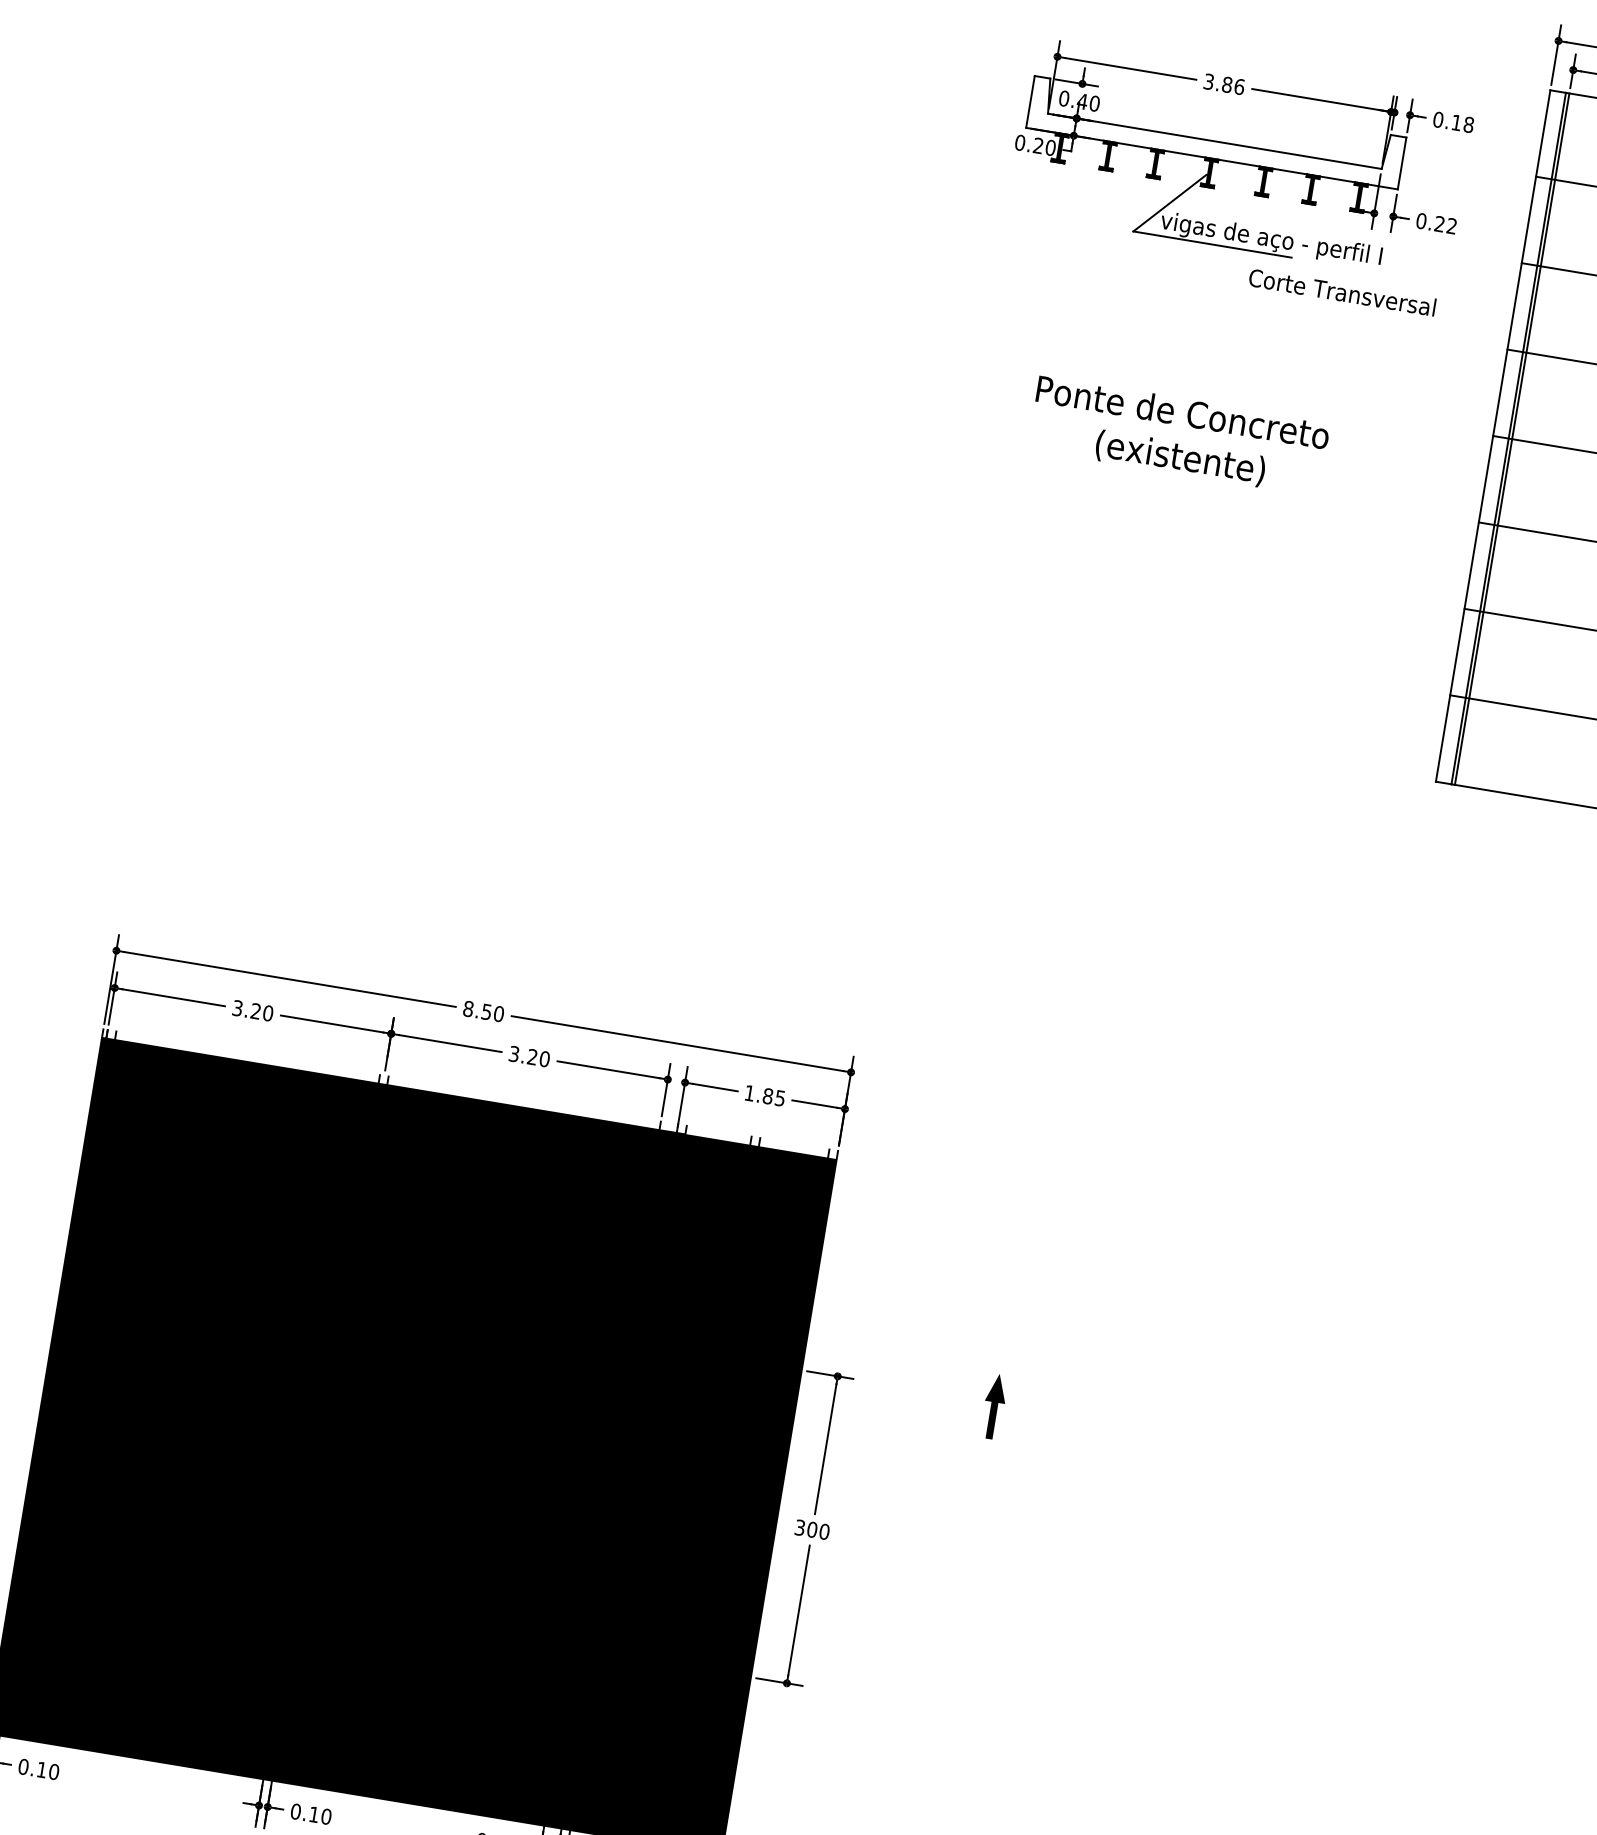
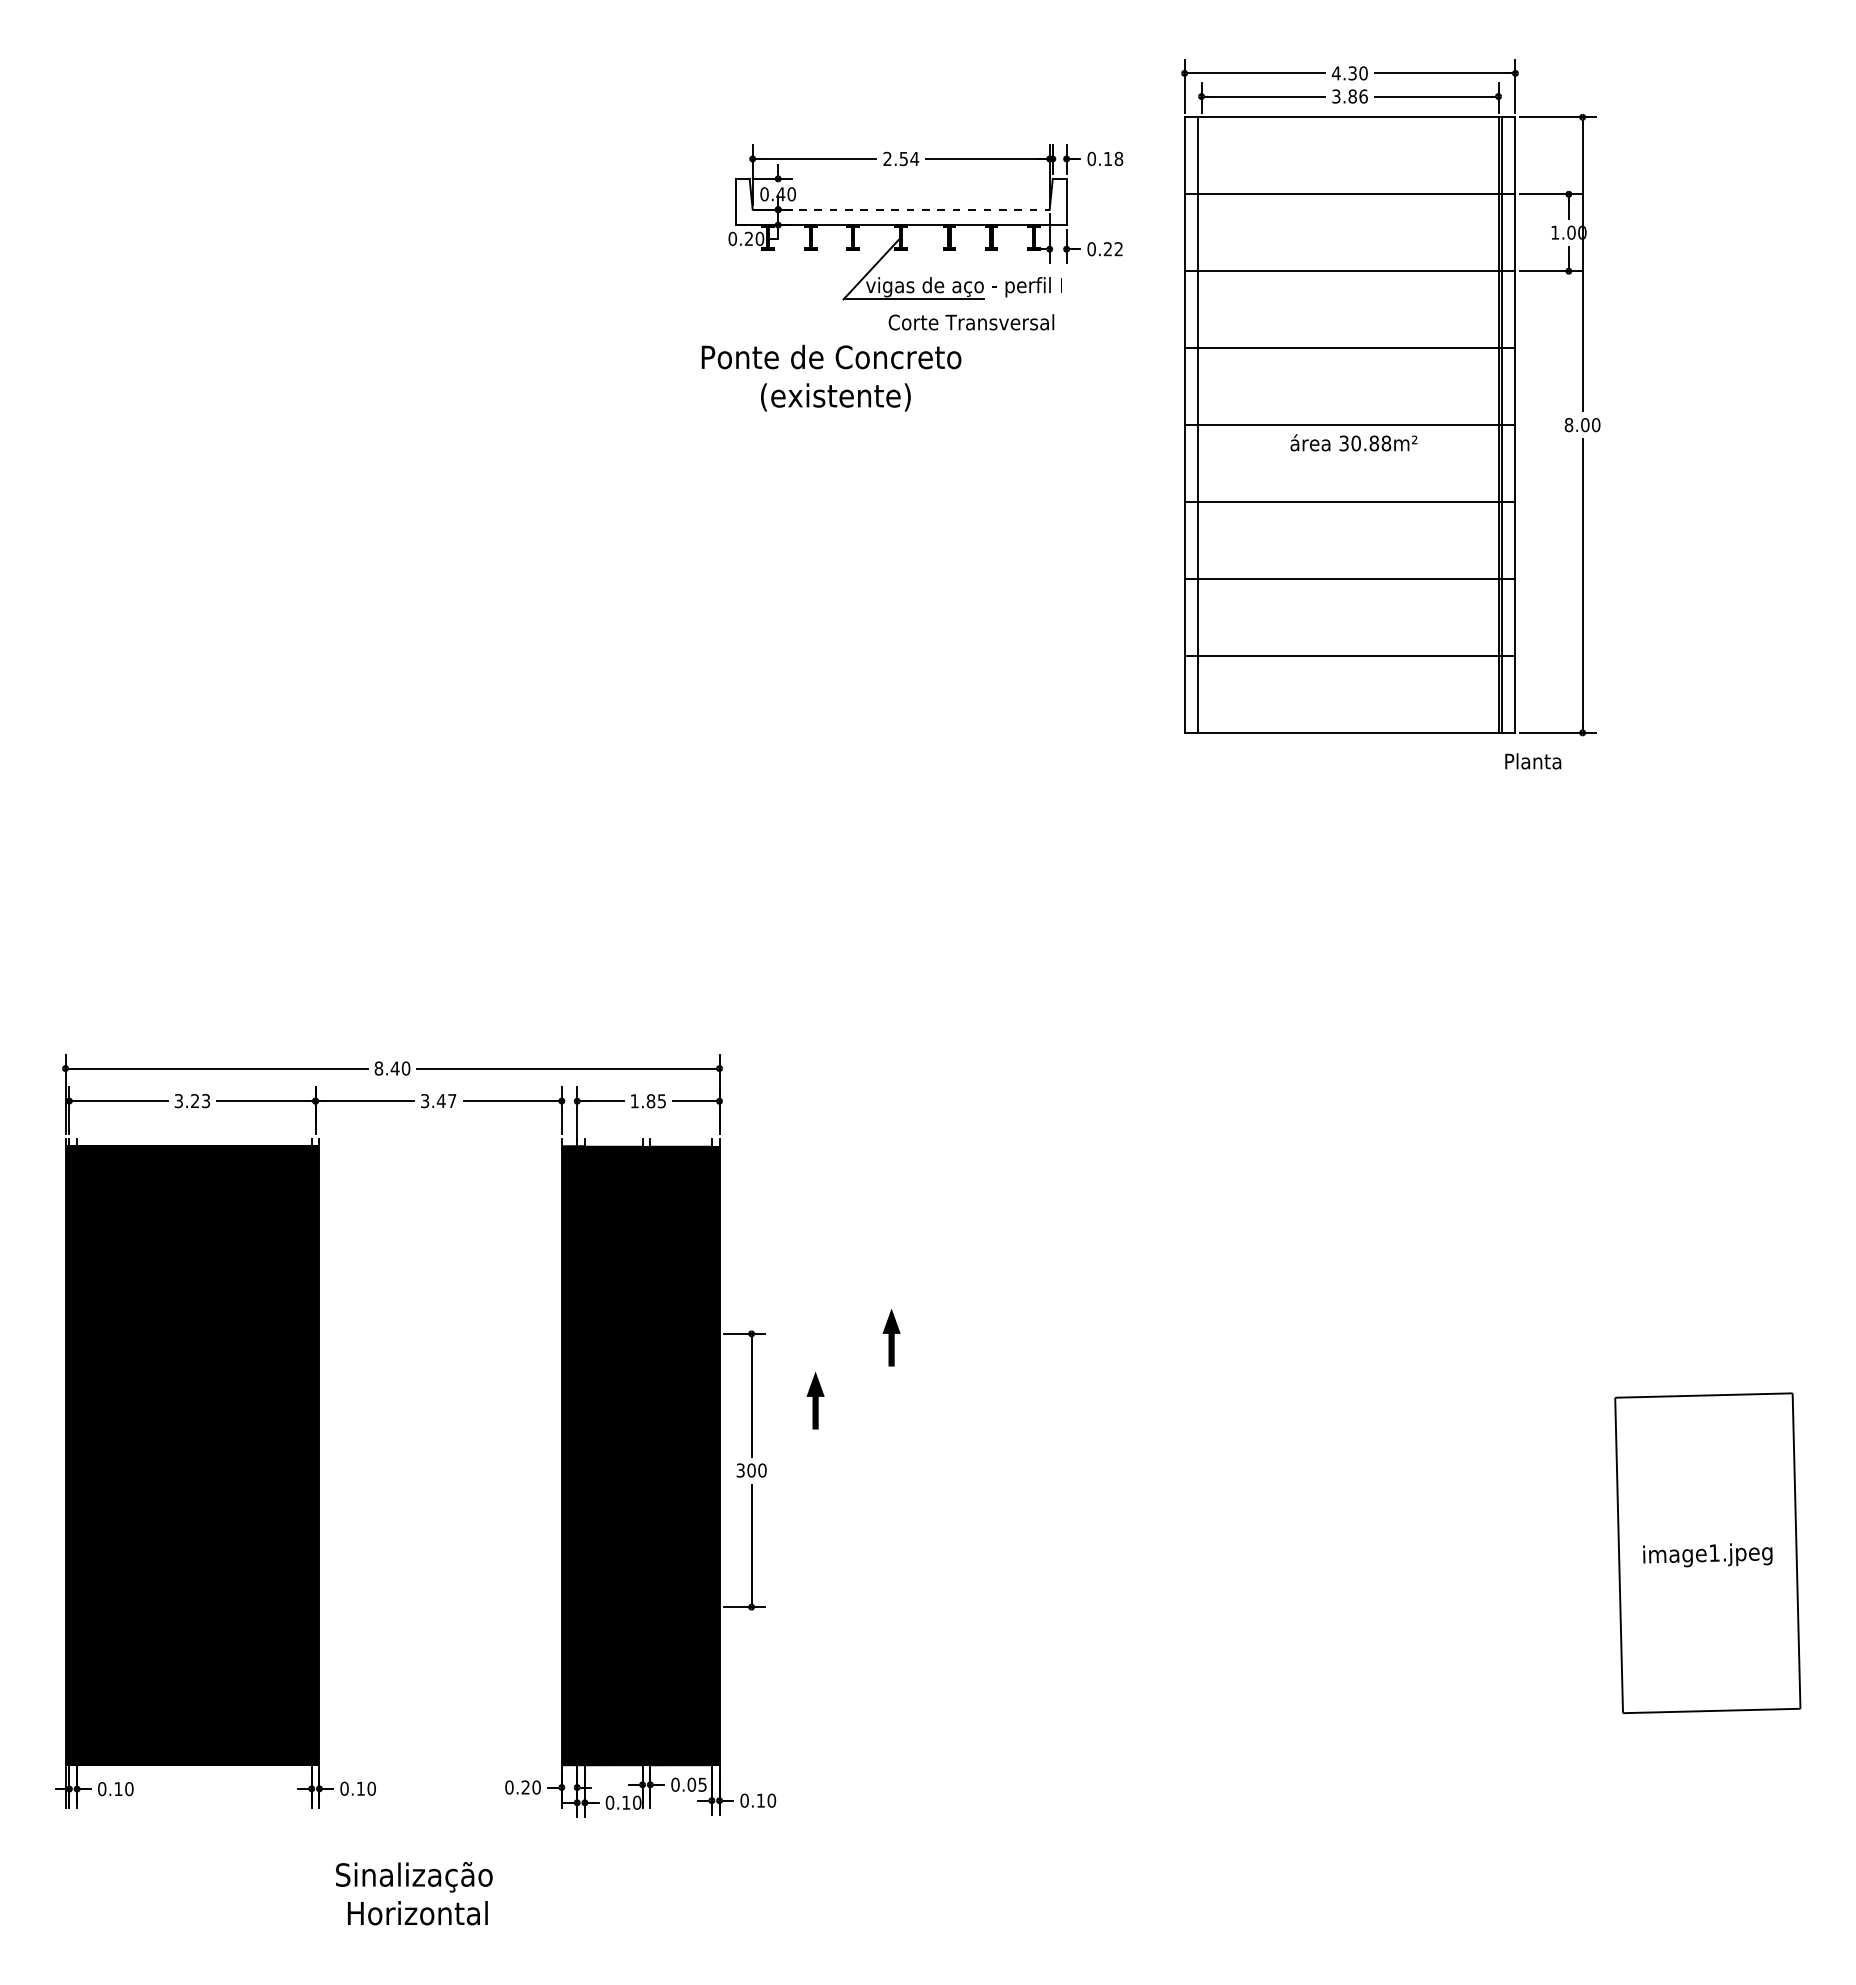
text: (1224, 83) -> (901, 158), 3.86 -> 2.54
line: (1215, 141) -> (901, 209), solid -> dashed
text: (1342, 292) -> (971, 322), moved
text: (1179, 435) -> (831, 377), moved
line: (1512, 438) -> (1201, 424), removed
text: (485, 1011) -> (394, 1068), 8.50 -> 8.40
text: (267, 1013) -> (205, 1101), 3.20 -> 3.23
text: (538, 1058) -> (446, 1101), 3.20 -> 3.47
fill: (465, 1455) -> (440, 1455), removed
part: (897, 1463) -> (815, 1400), added

